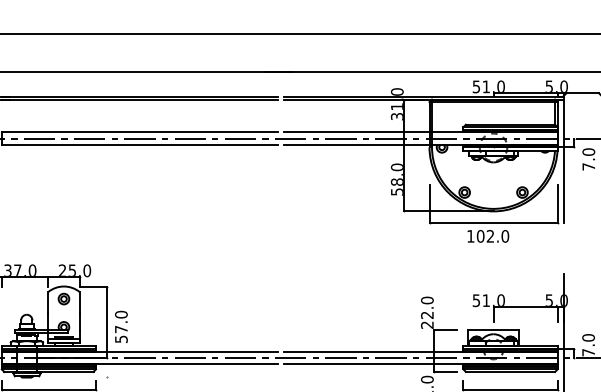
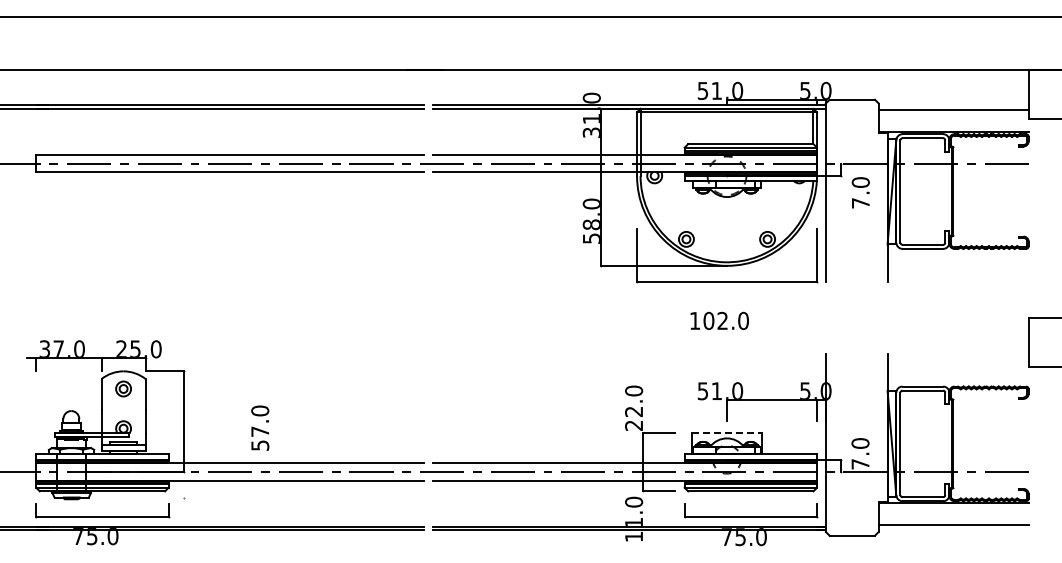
text: (488, 236) -> (719, 320), moved
text: (121, 326) -> (260, 427), moved
line: (493, 330) -> (727, 433), solid -> dashed

